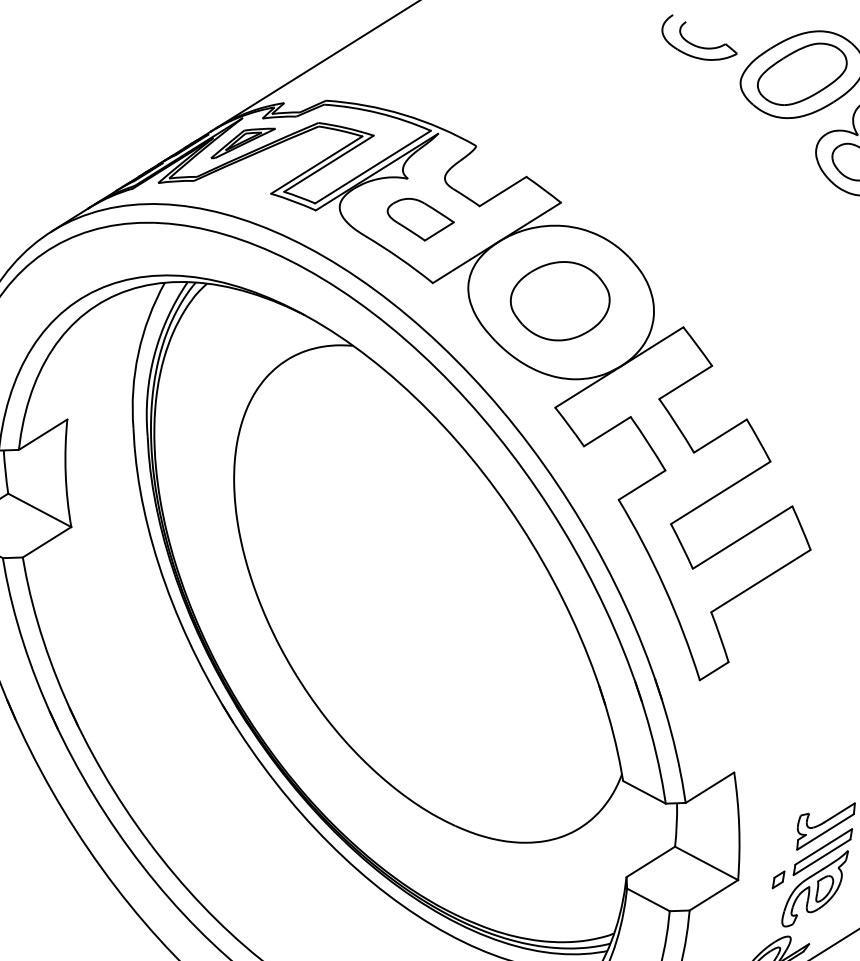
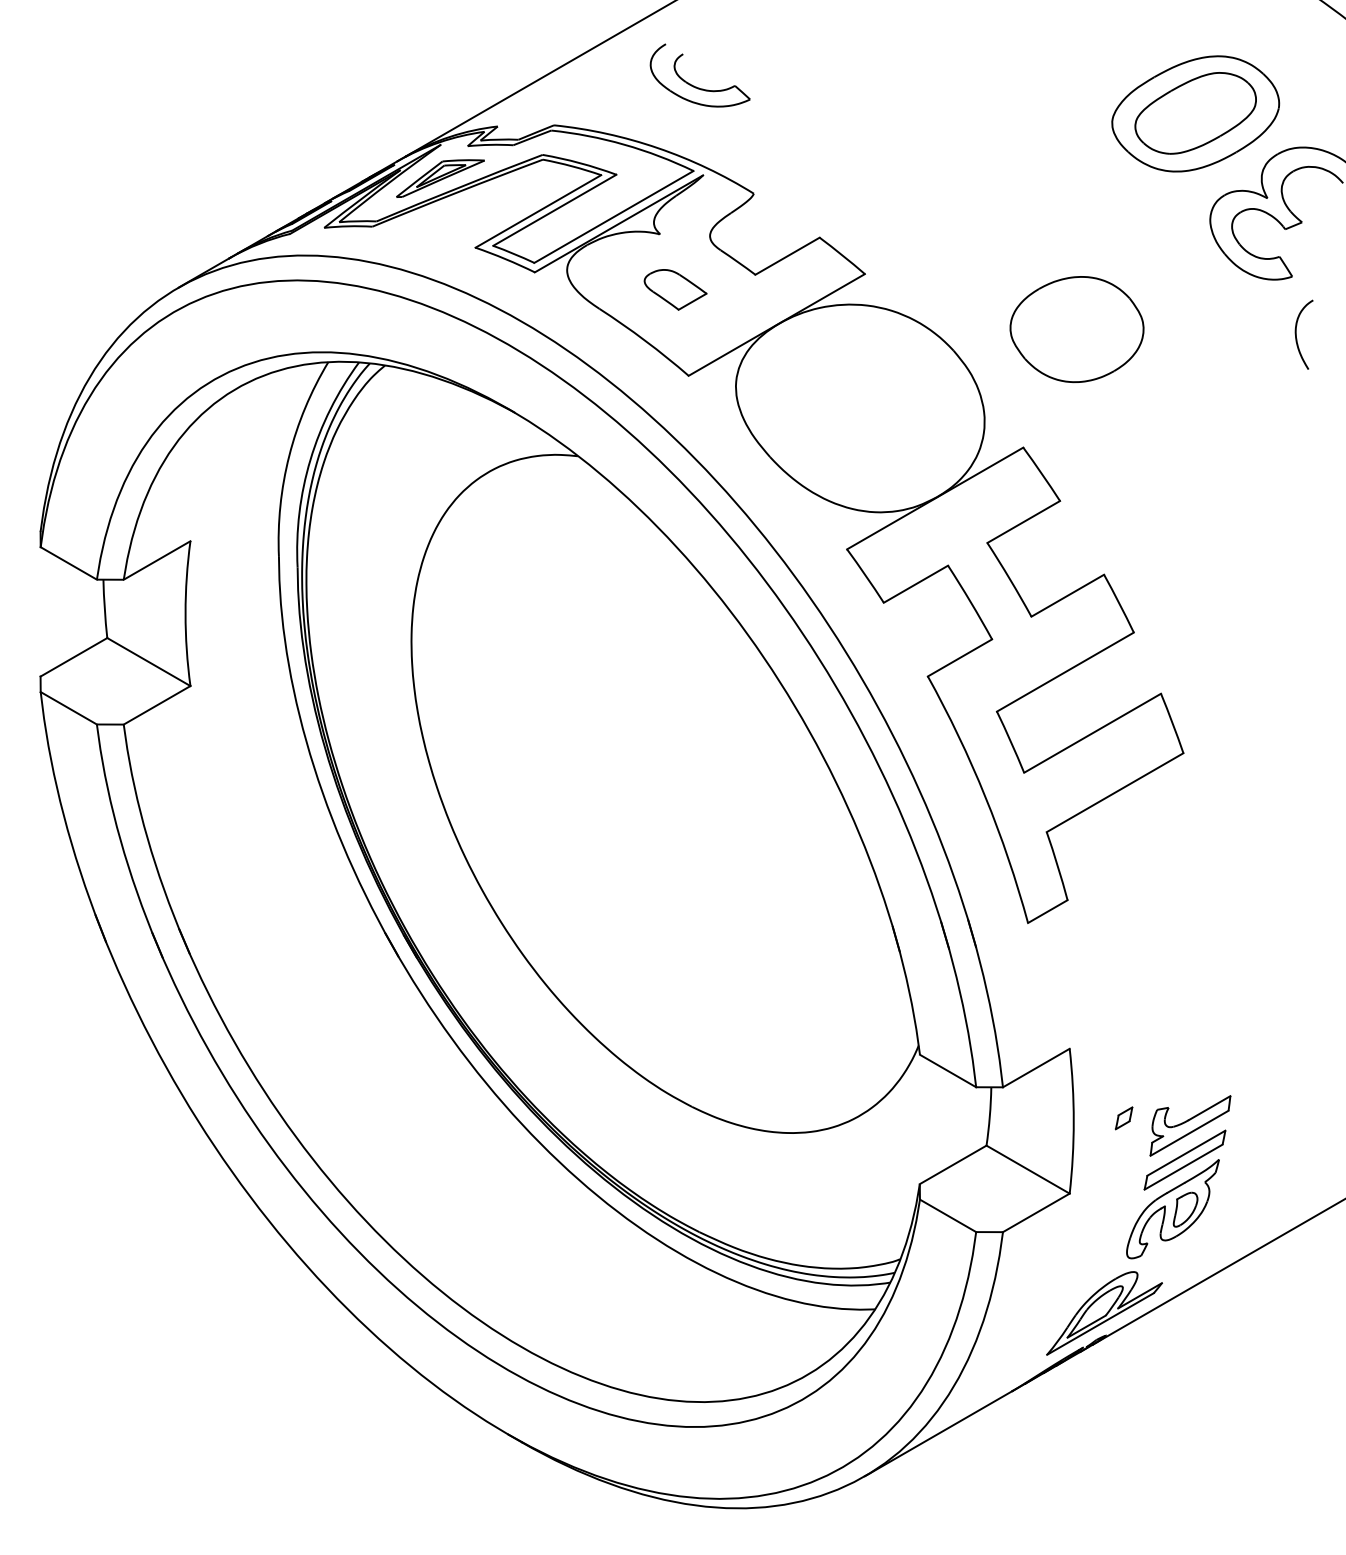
part: (695, 44) -> (694, 85), moved
part: (420, 219) -> (675, 289), size x0.7
part: (559, 301) -> (1076, 329), moved
part: (778, 879) -> (1124, 1118), moved

